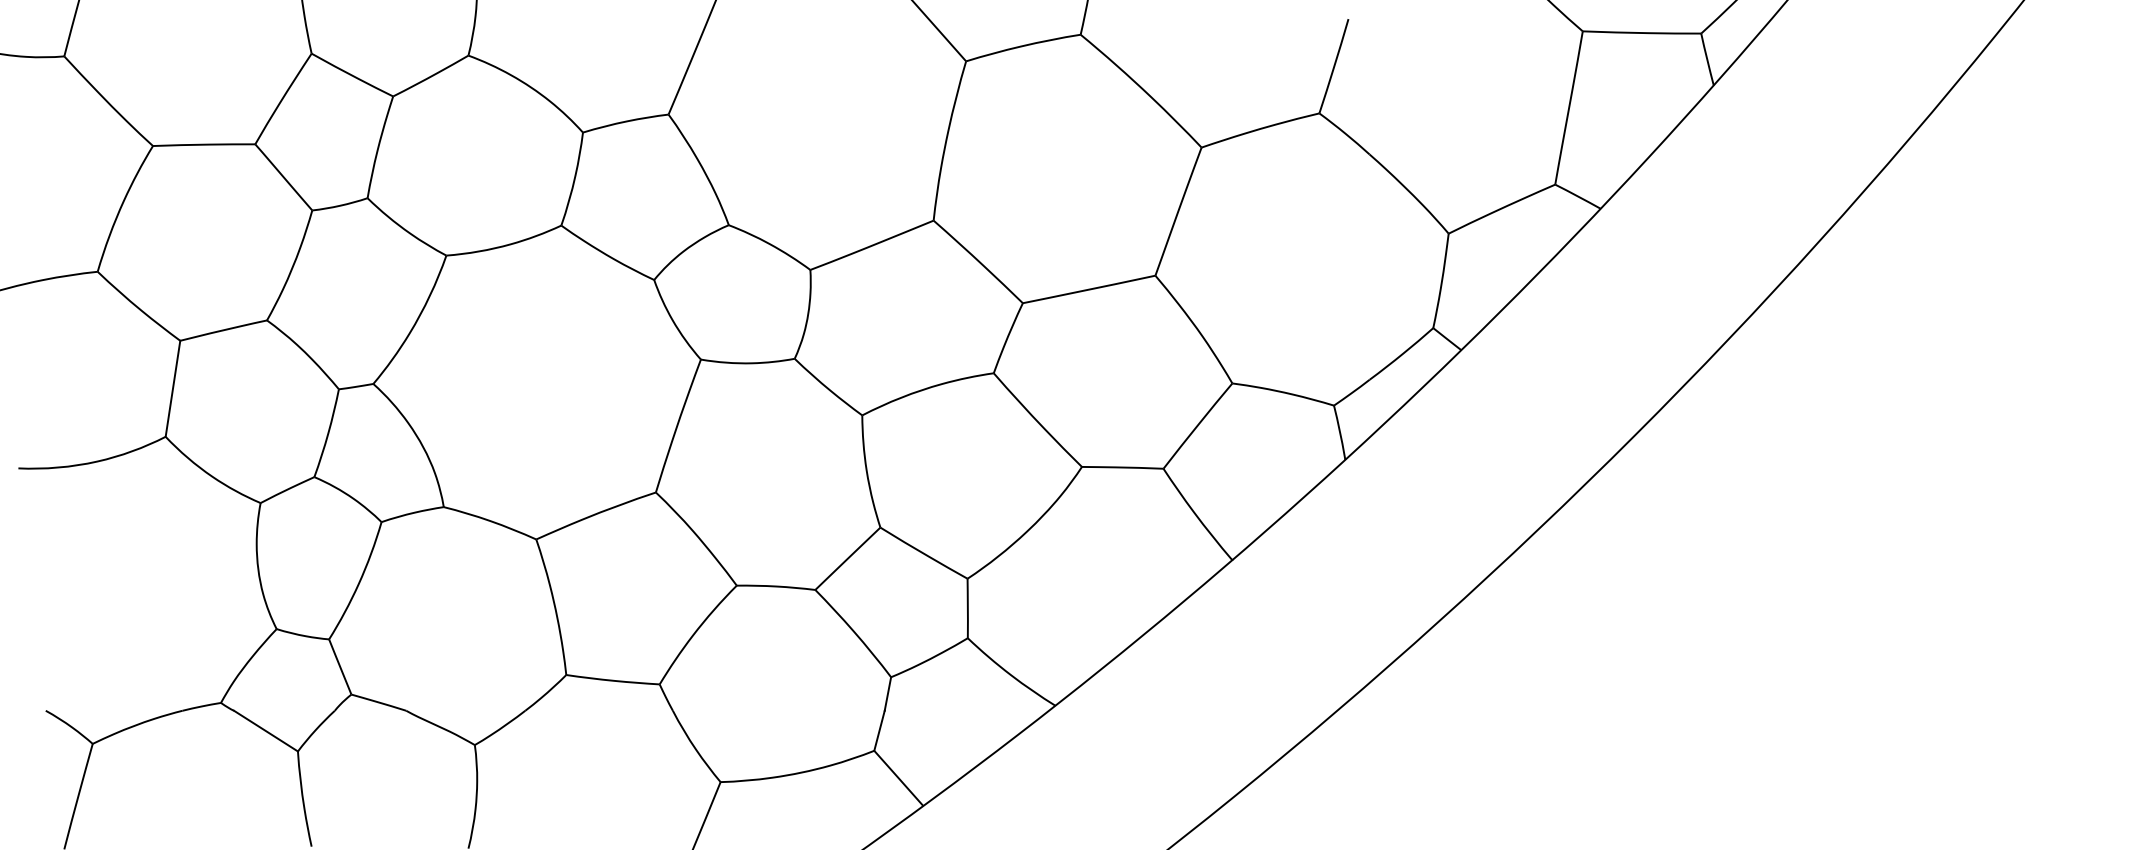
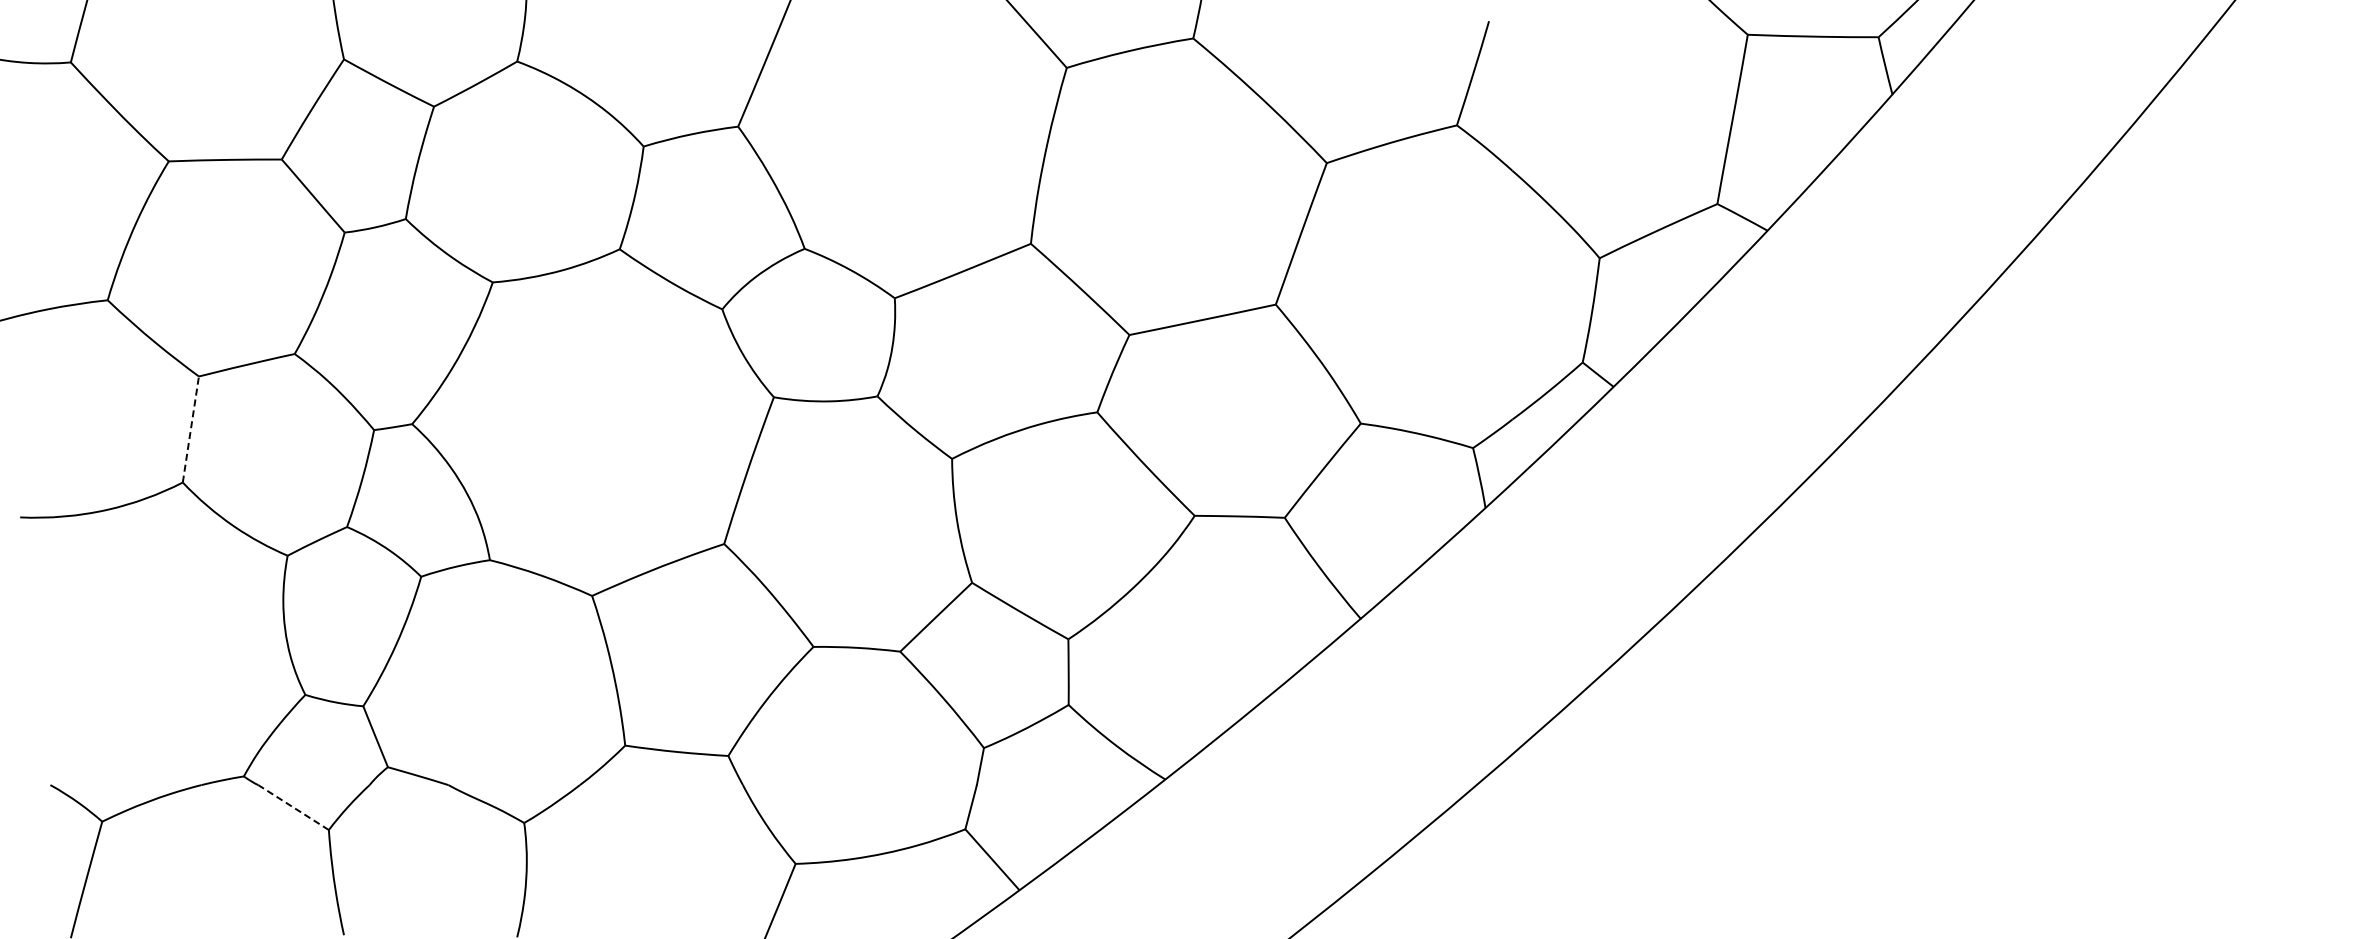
line: (172, 388) -> (190, 429), solid -> dashed
line: (265, 731) -> (293, 807), solid -> dashed

